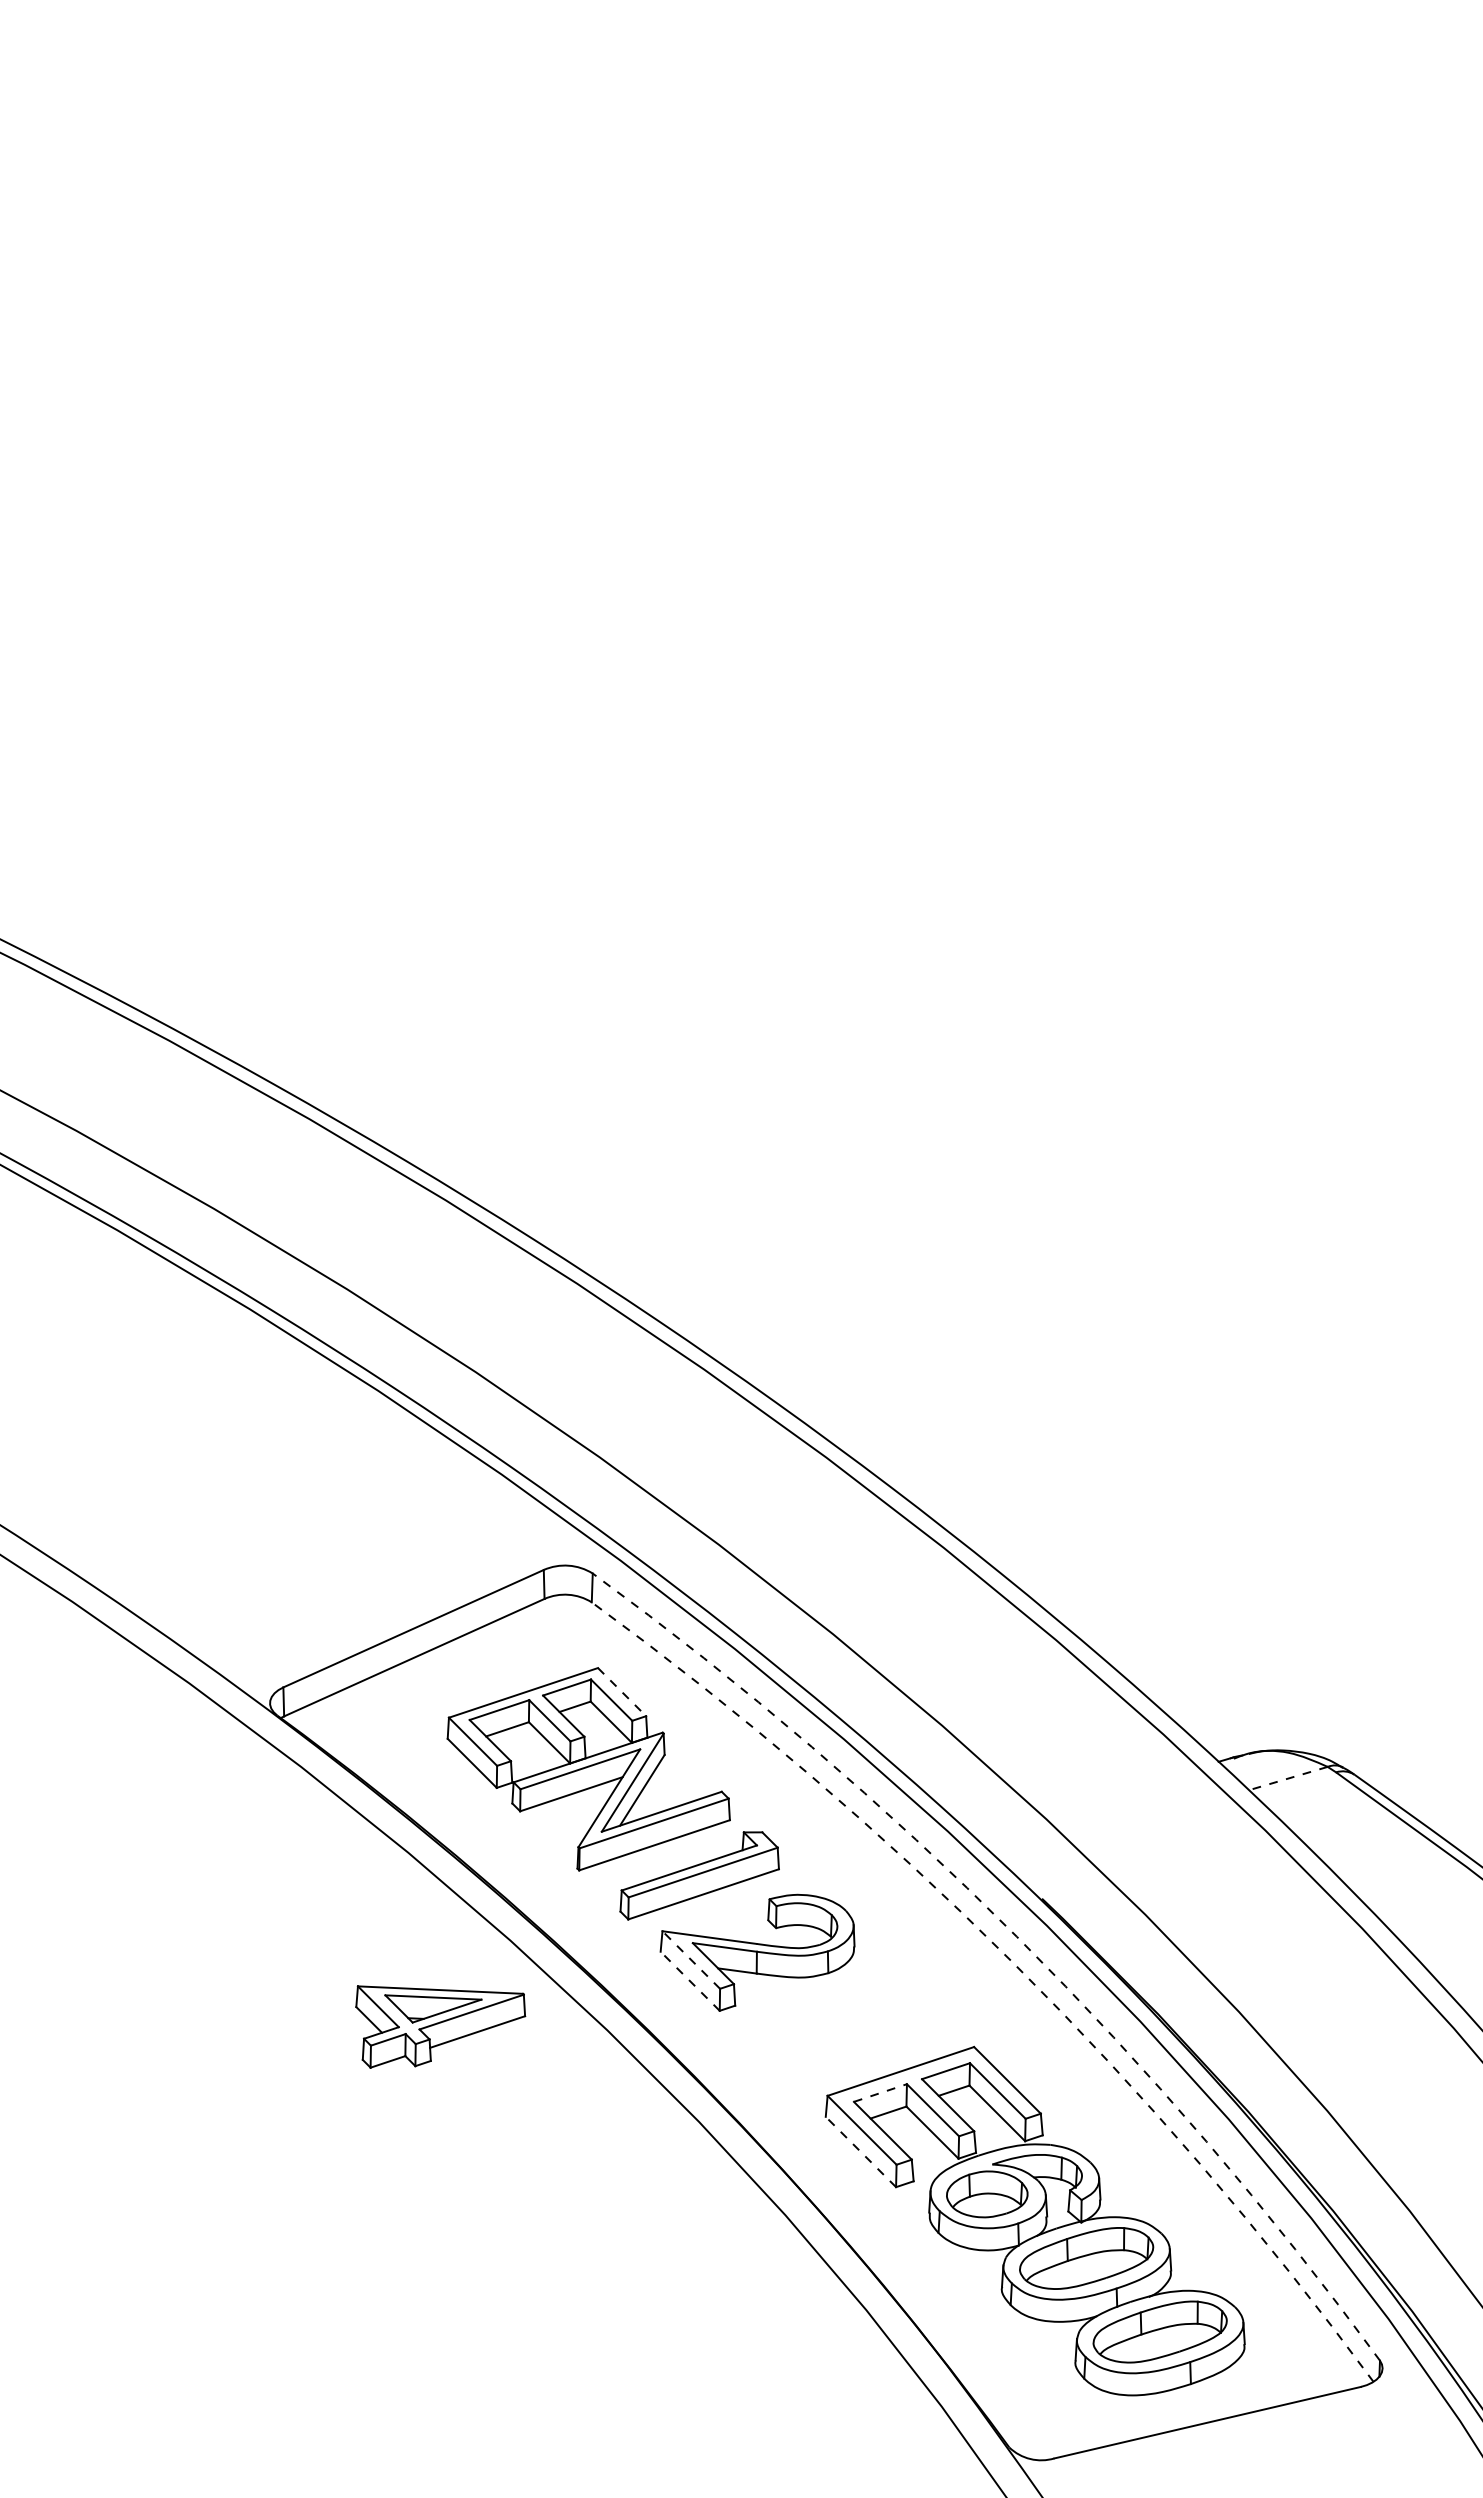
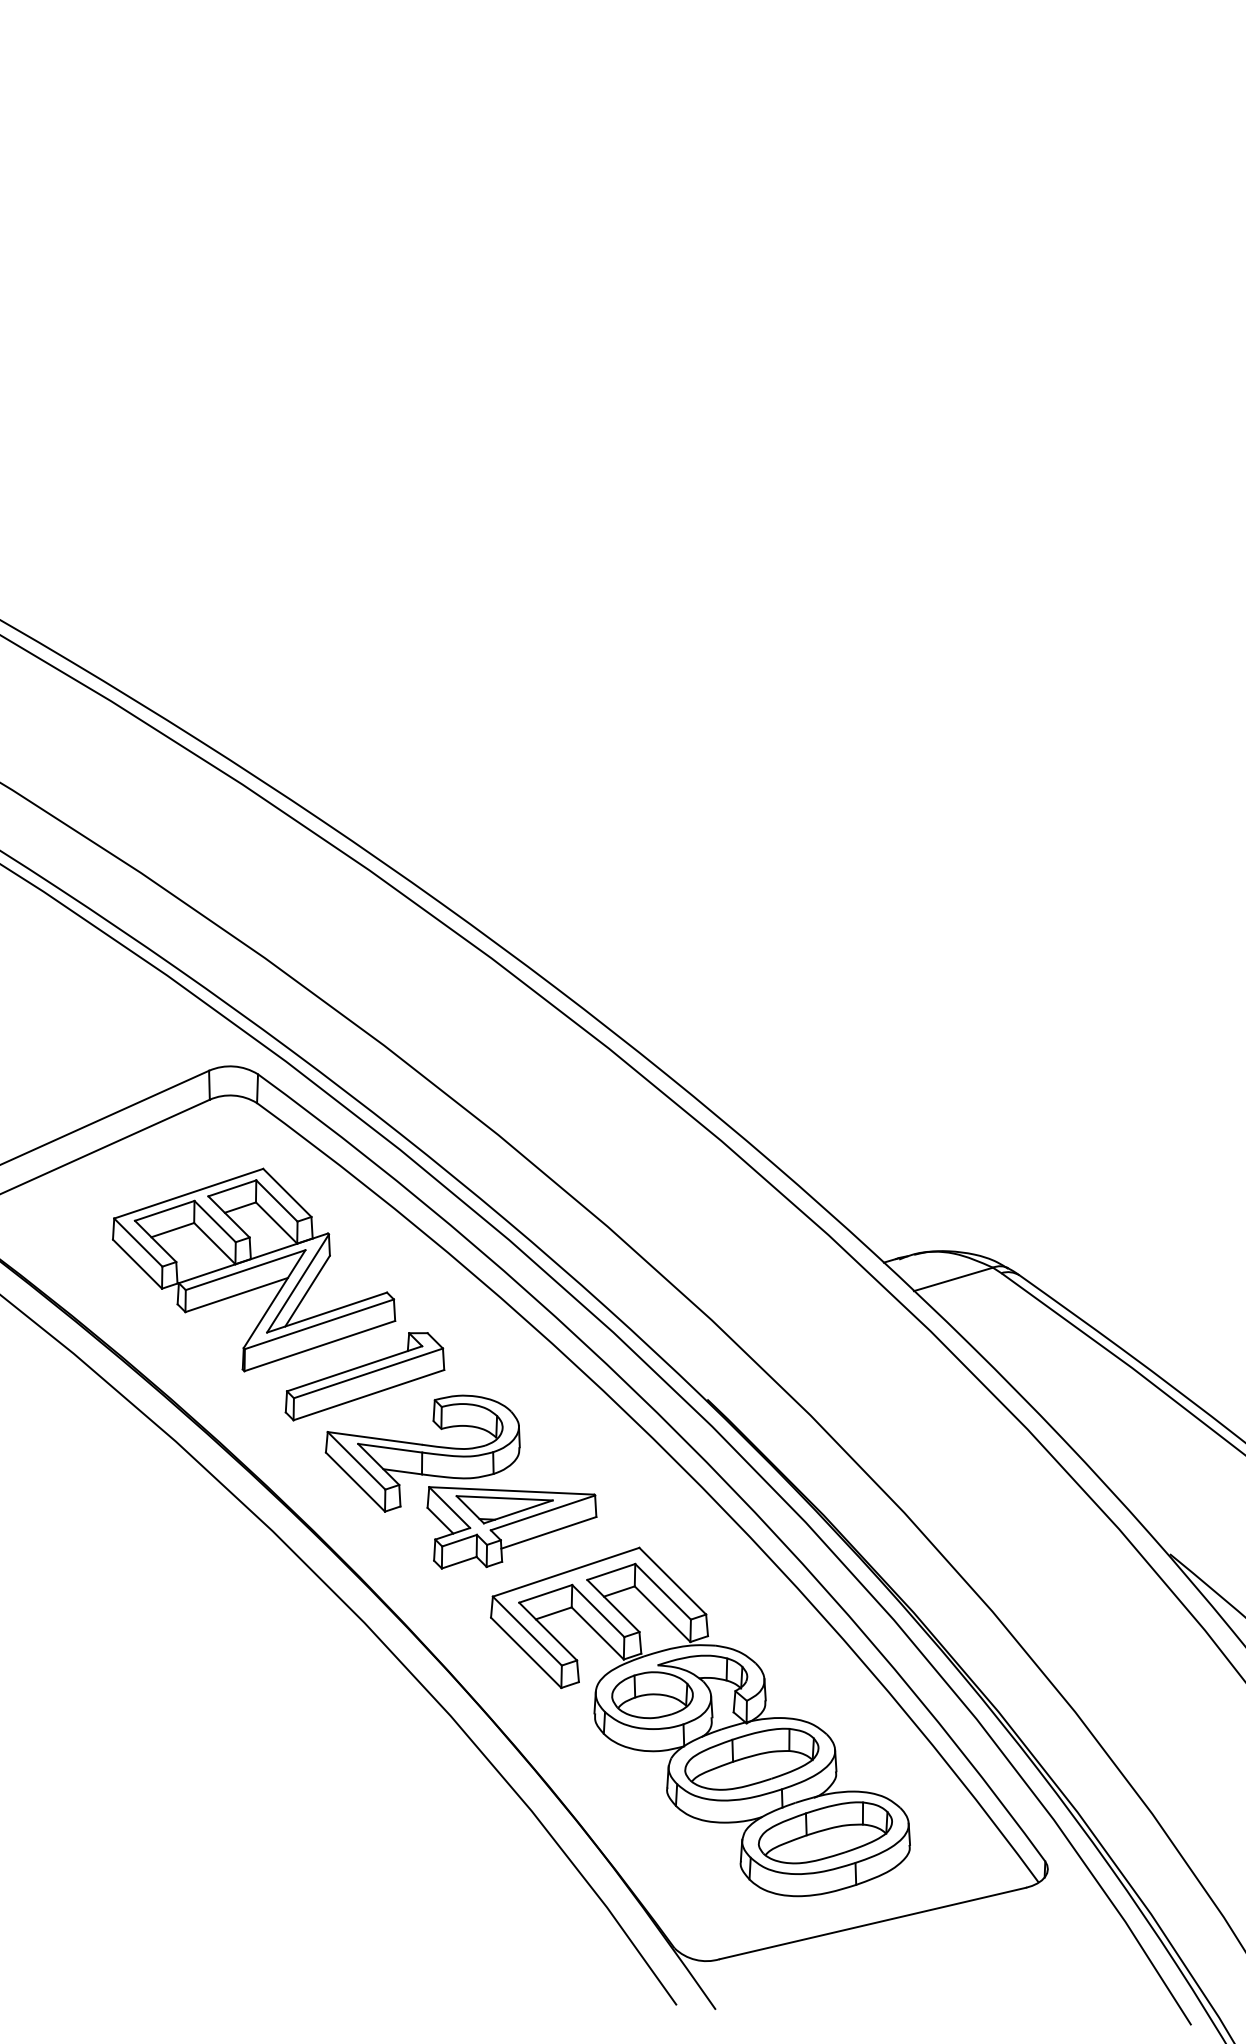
line: (622, 1692) -> (287, 1193), dashed -> solid
line: (1287, 1778) -> (952, 1279), dashed -> solid
arc: (1016, 1936) -> (681, 1437), dashed -> solid
line: (691, 1960) -> (356, 1461), dashed -> solid
arc: (1012, 1962) -> (677, 1463), dashed -> solid
line: (690, 1981) -> (355, 1482), dashed -> solid
part: (440, 2026) -> (511, 1527), moved
line: (880, 2093) -> (545, 1594), dashed -> solid
line: (860, 2152) -> (525, 1653), dashed -> solid

